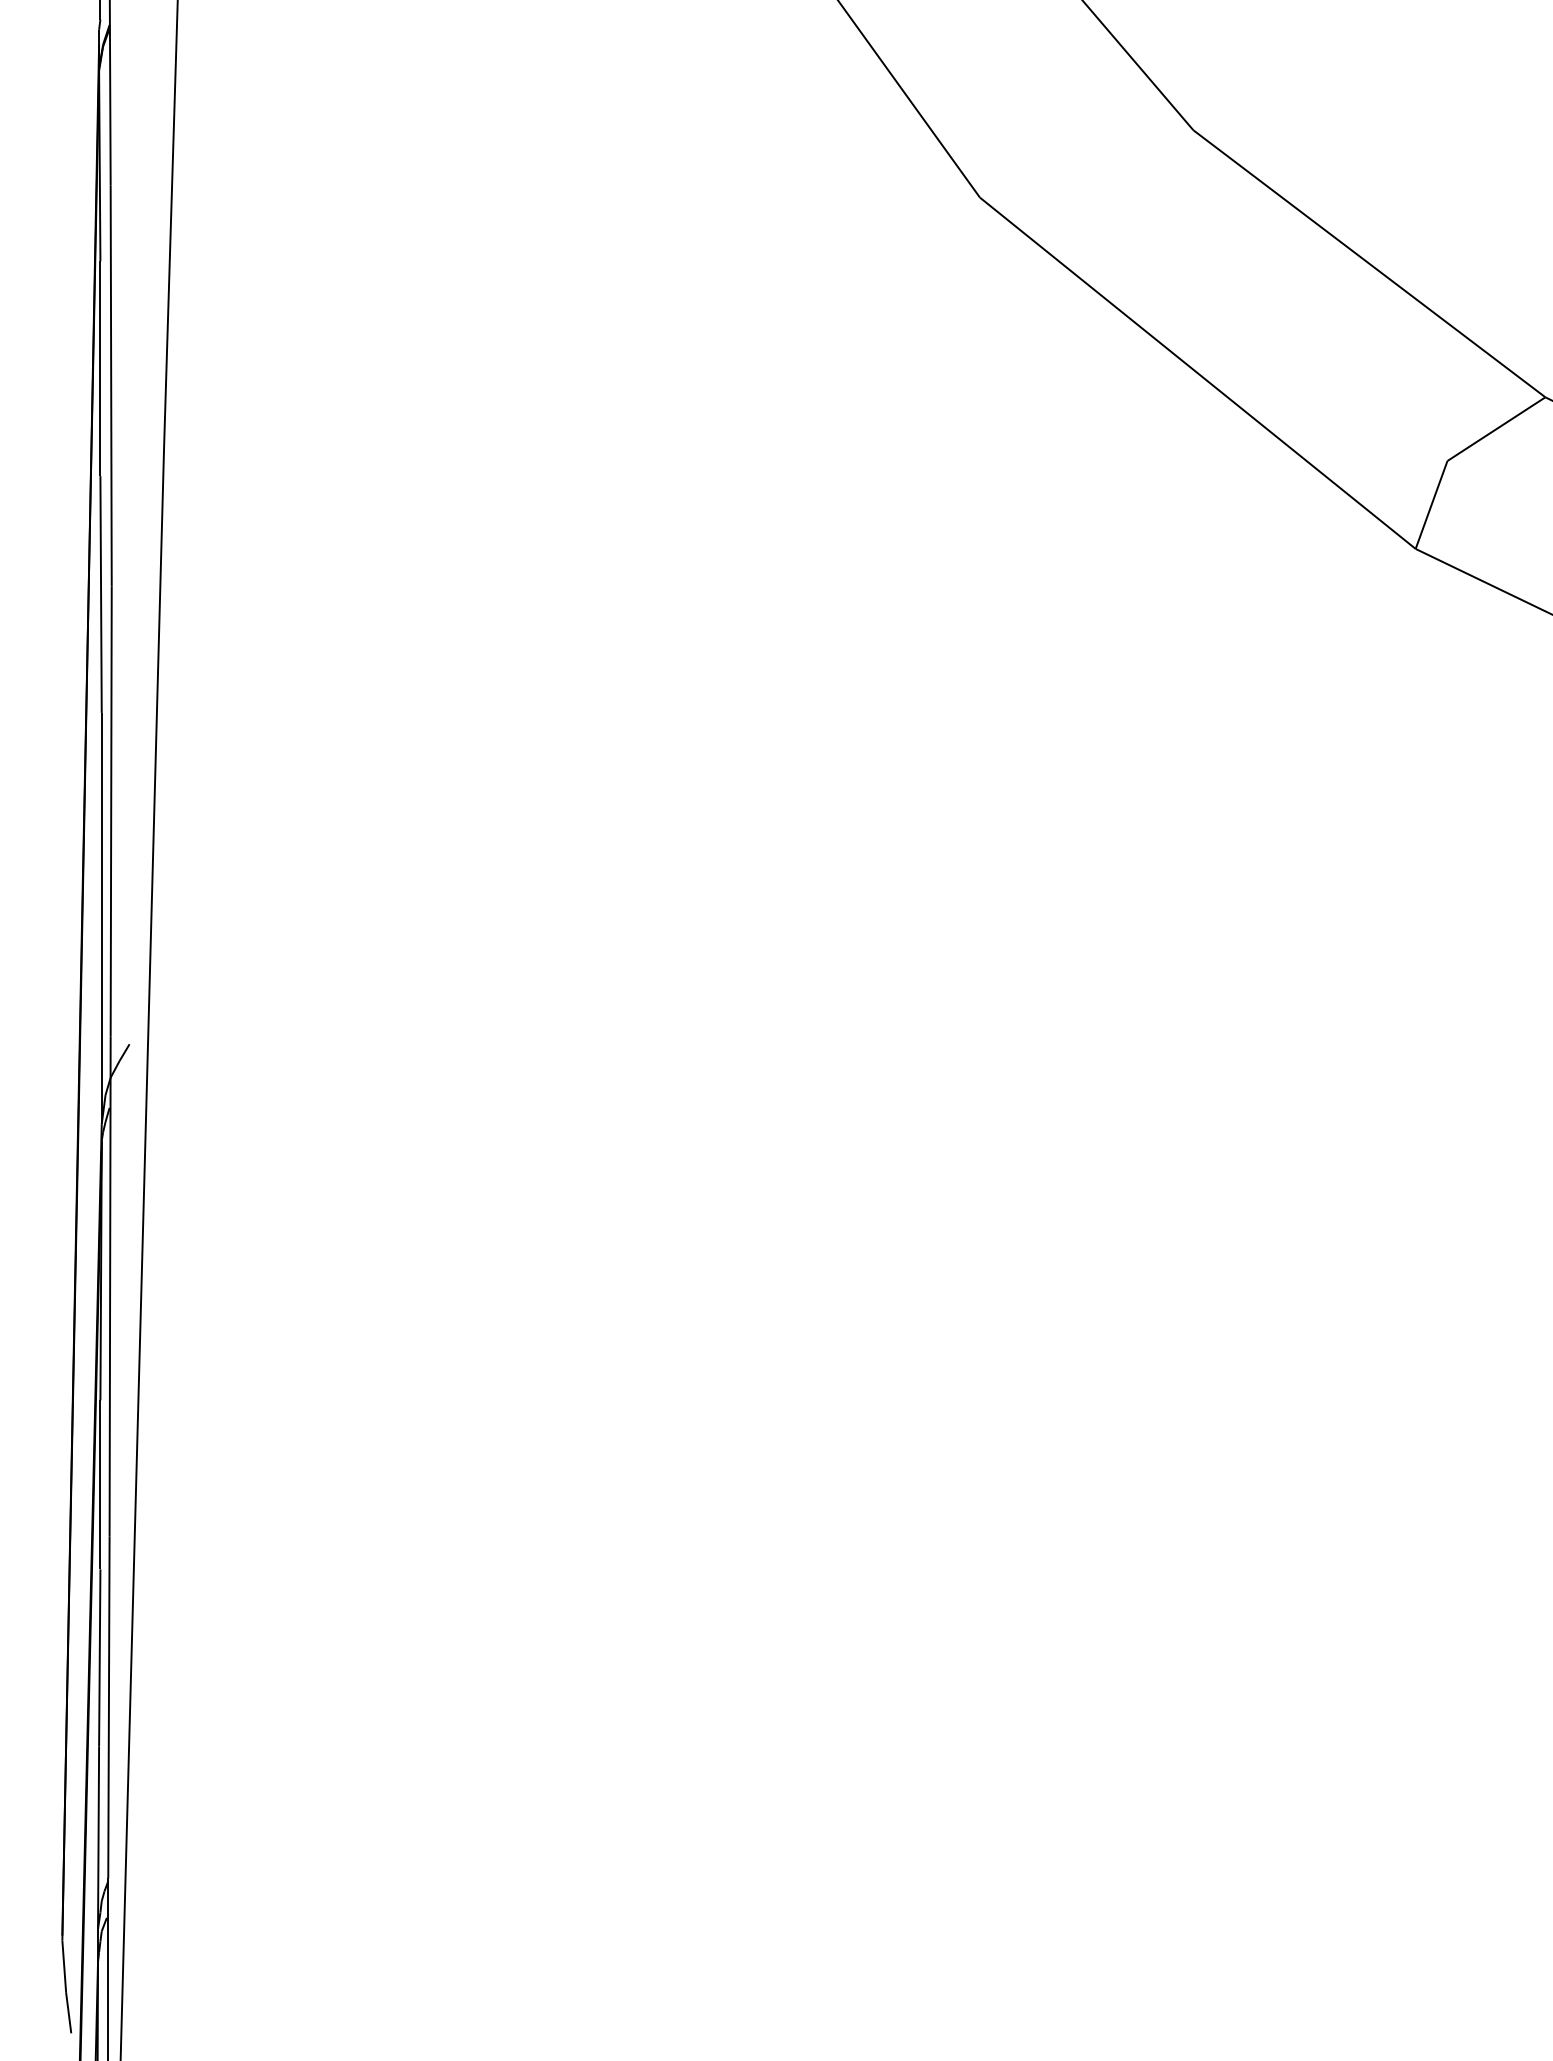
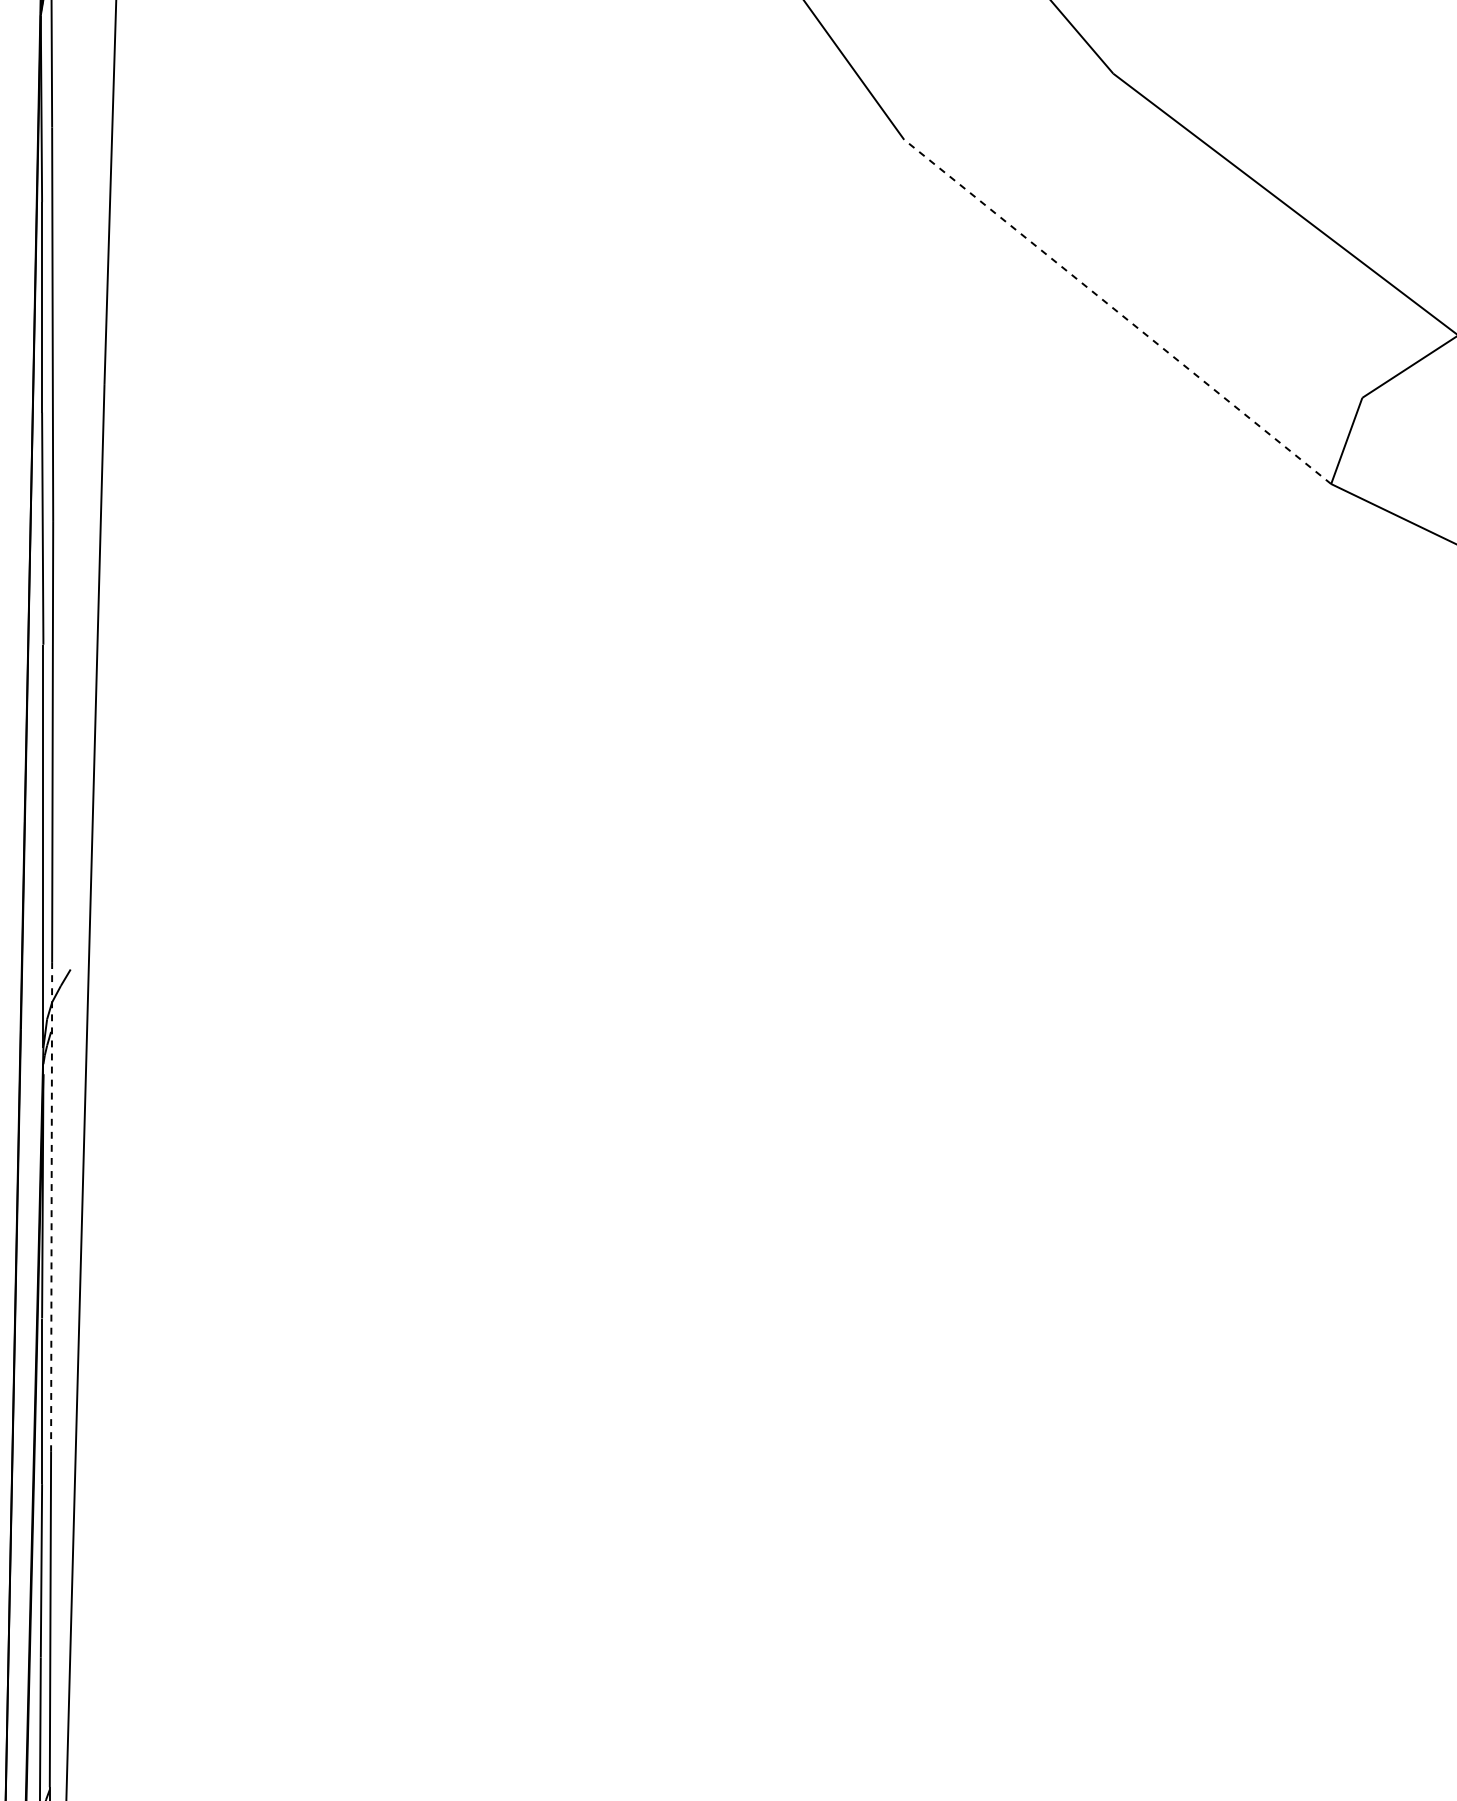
line: (1197, 373) -> (1117, 312), solid -> dashed
line: (110, 1286) -> (51, 1206), solid -> dashed

